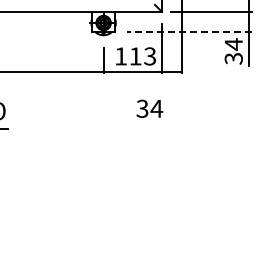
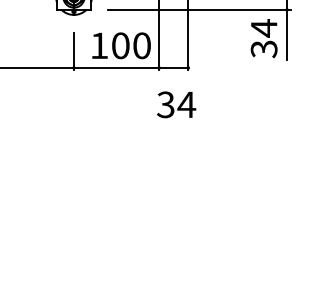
line: (189, 31) -> (199, 9), dashed -> solid
text: (142, 56) -> (130, 45), 113 -> 100
text: (149, 108) -> (176, 104), moved

